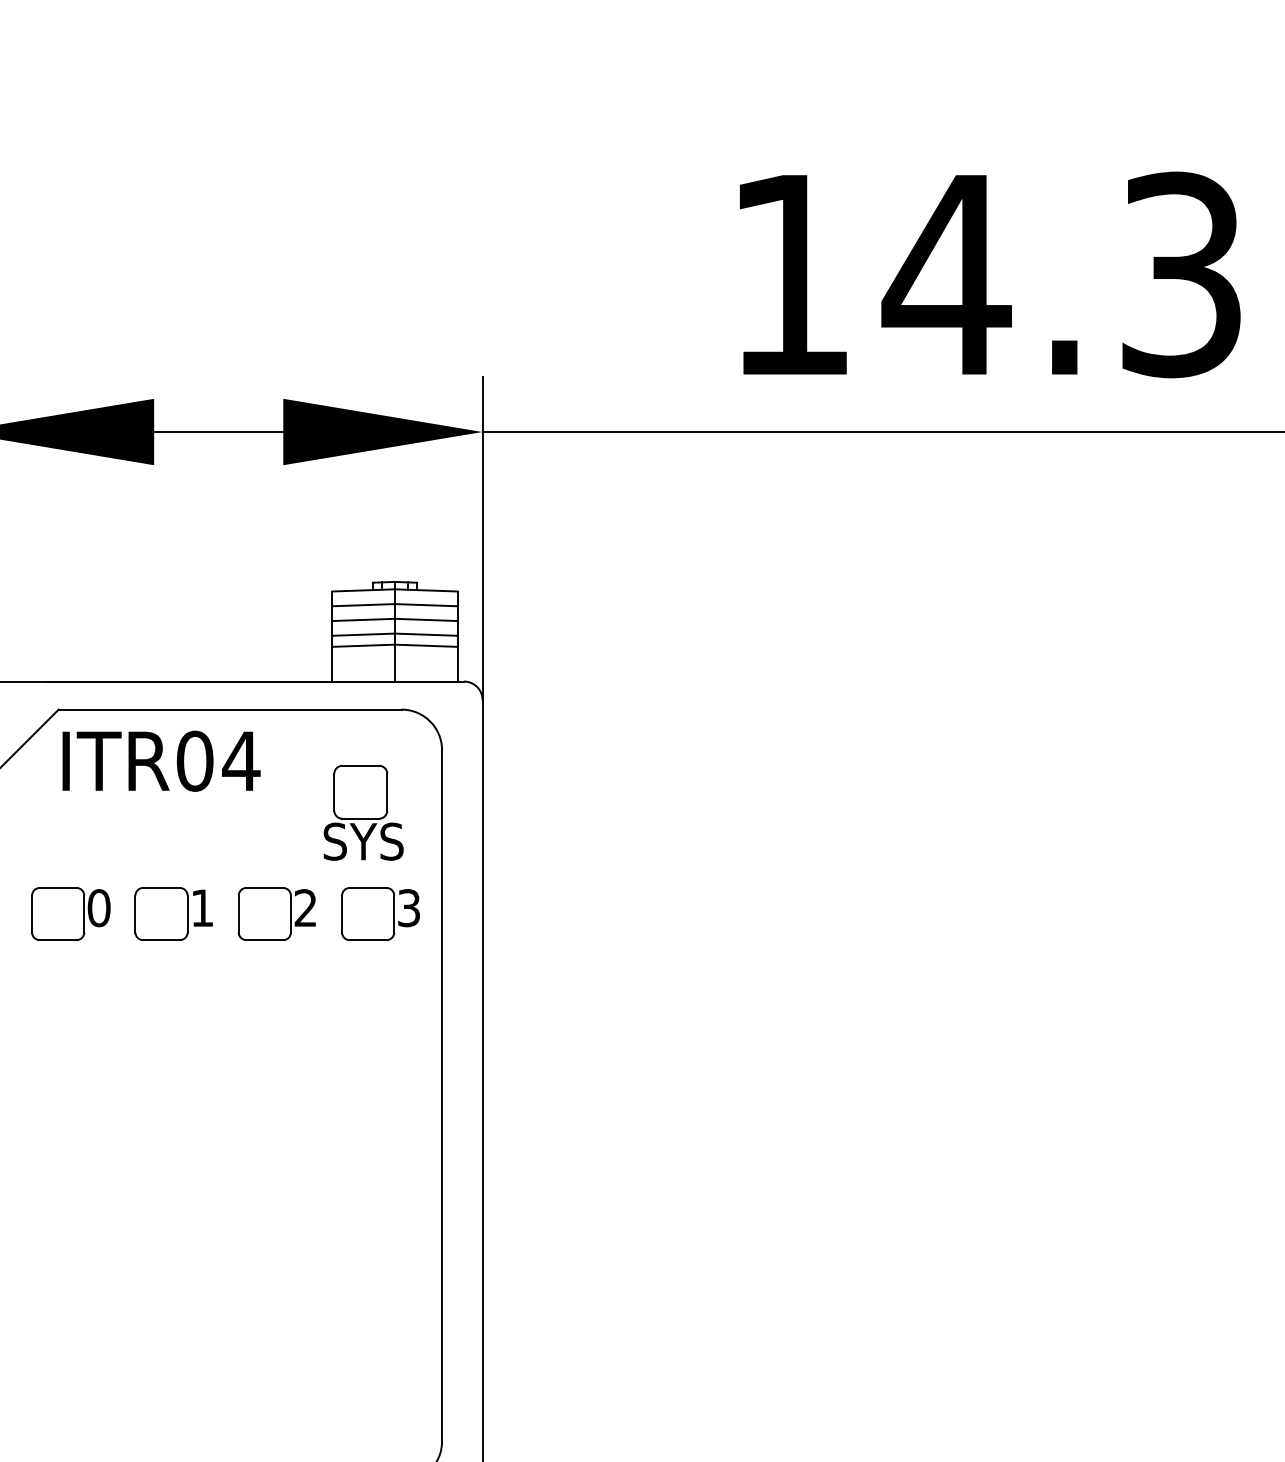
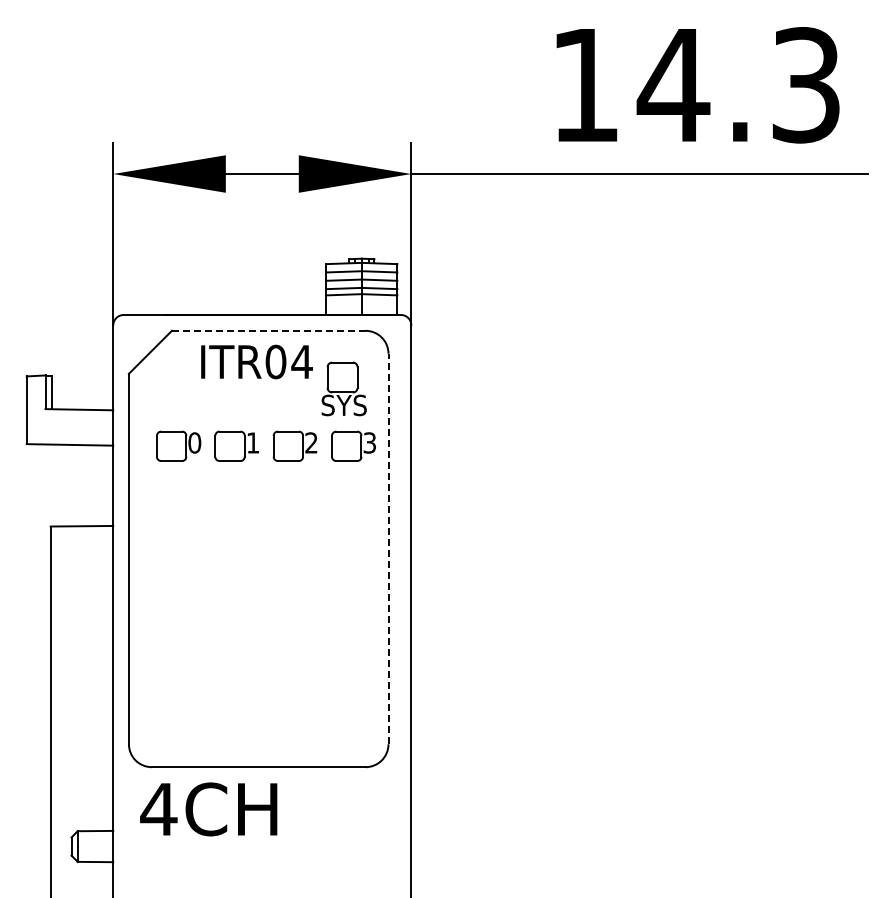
line: (229, 709) -> (268, 330), solid -> dashed
text: (160, 760) -> (256, 361), moved
line: (442, 1094) -> (388, 548), solid -> dashed

